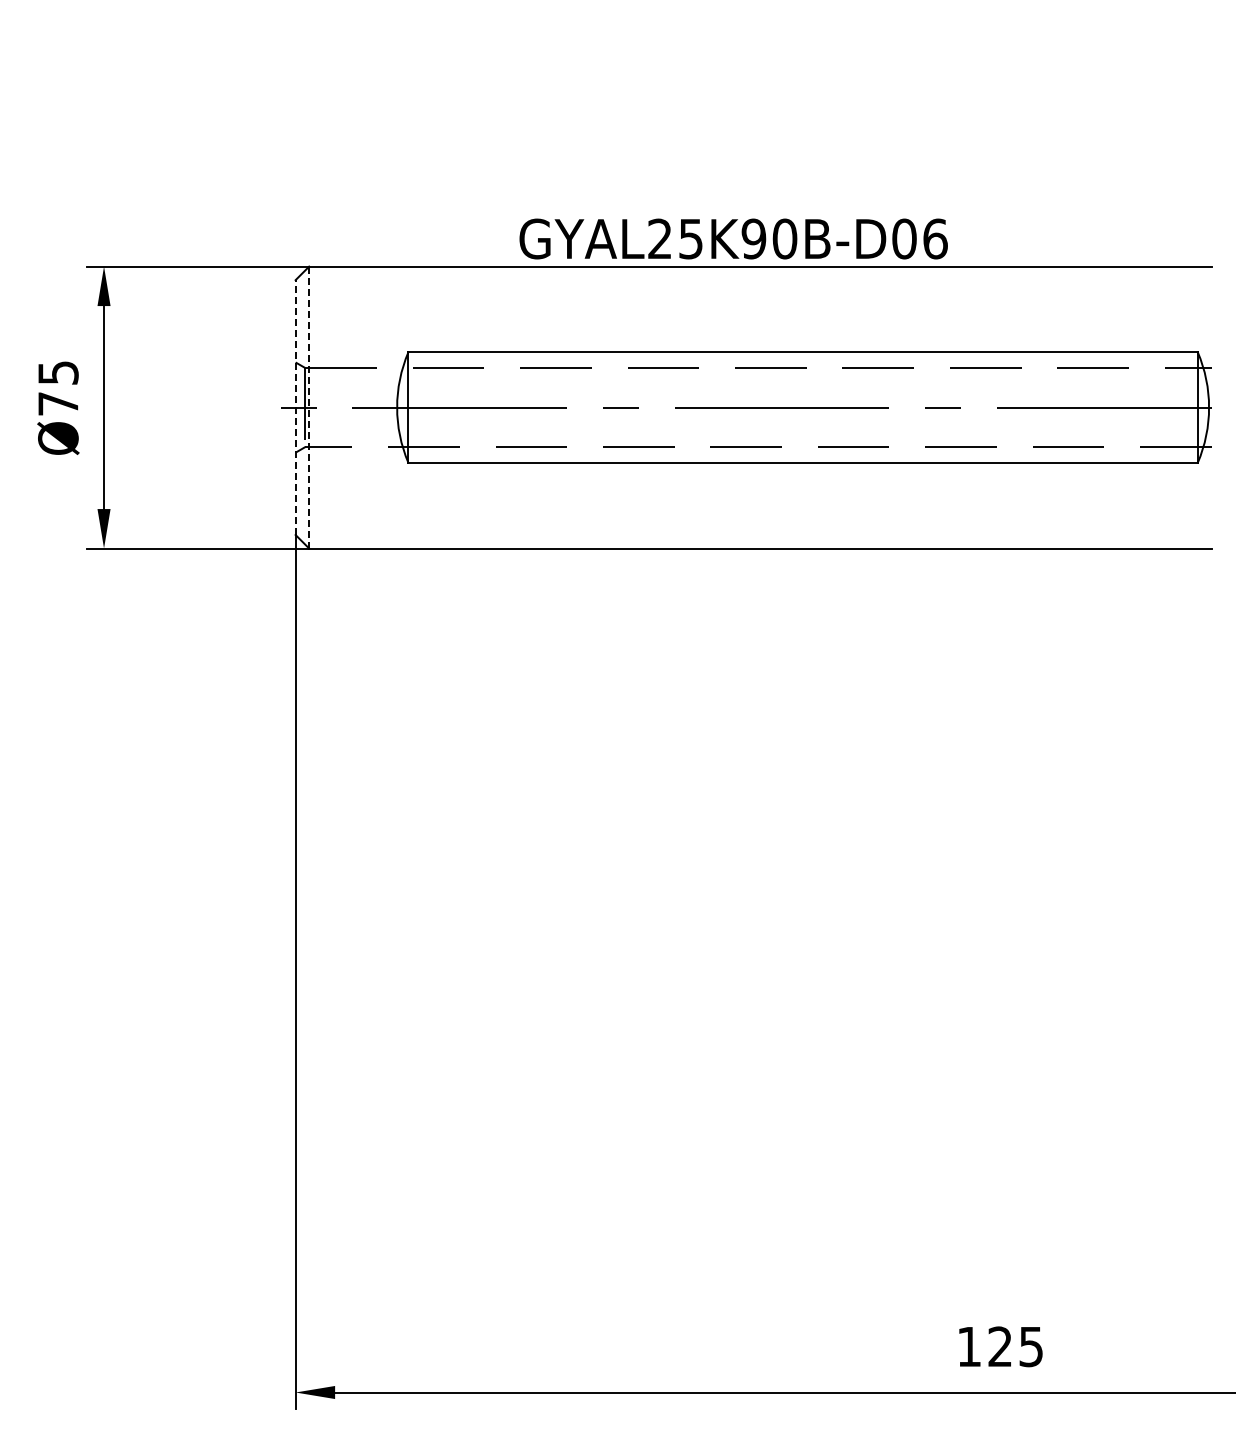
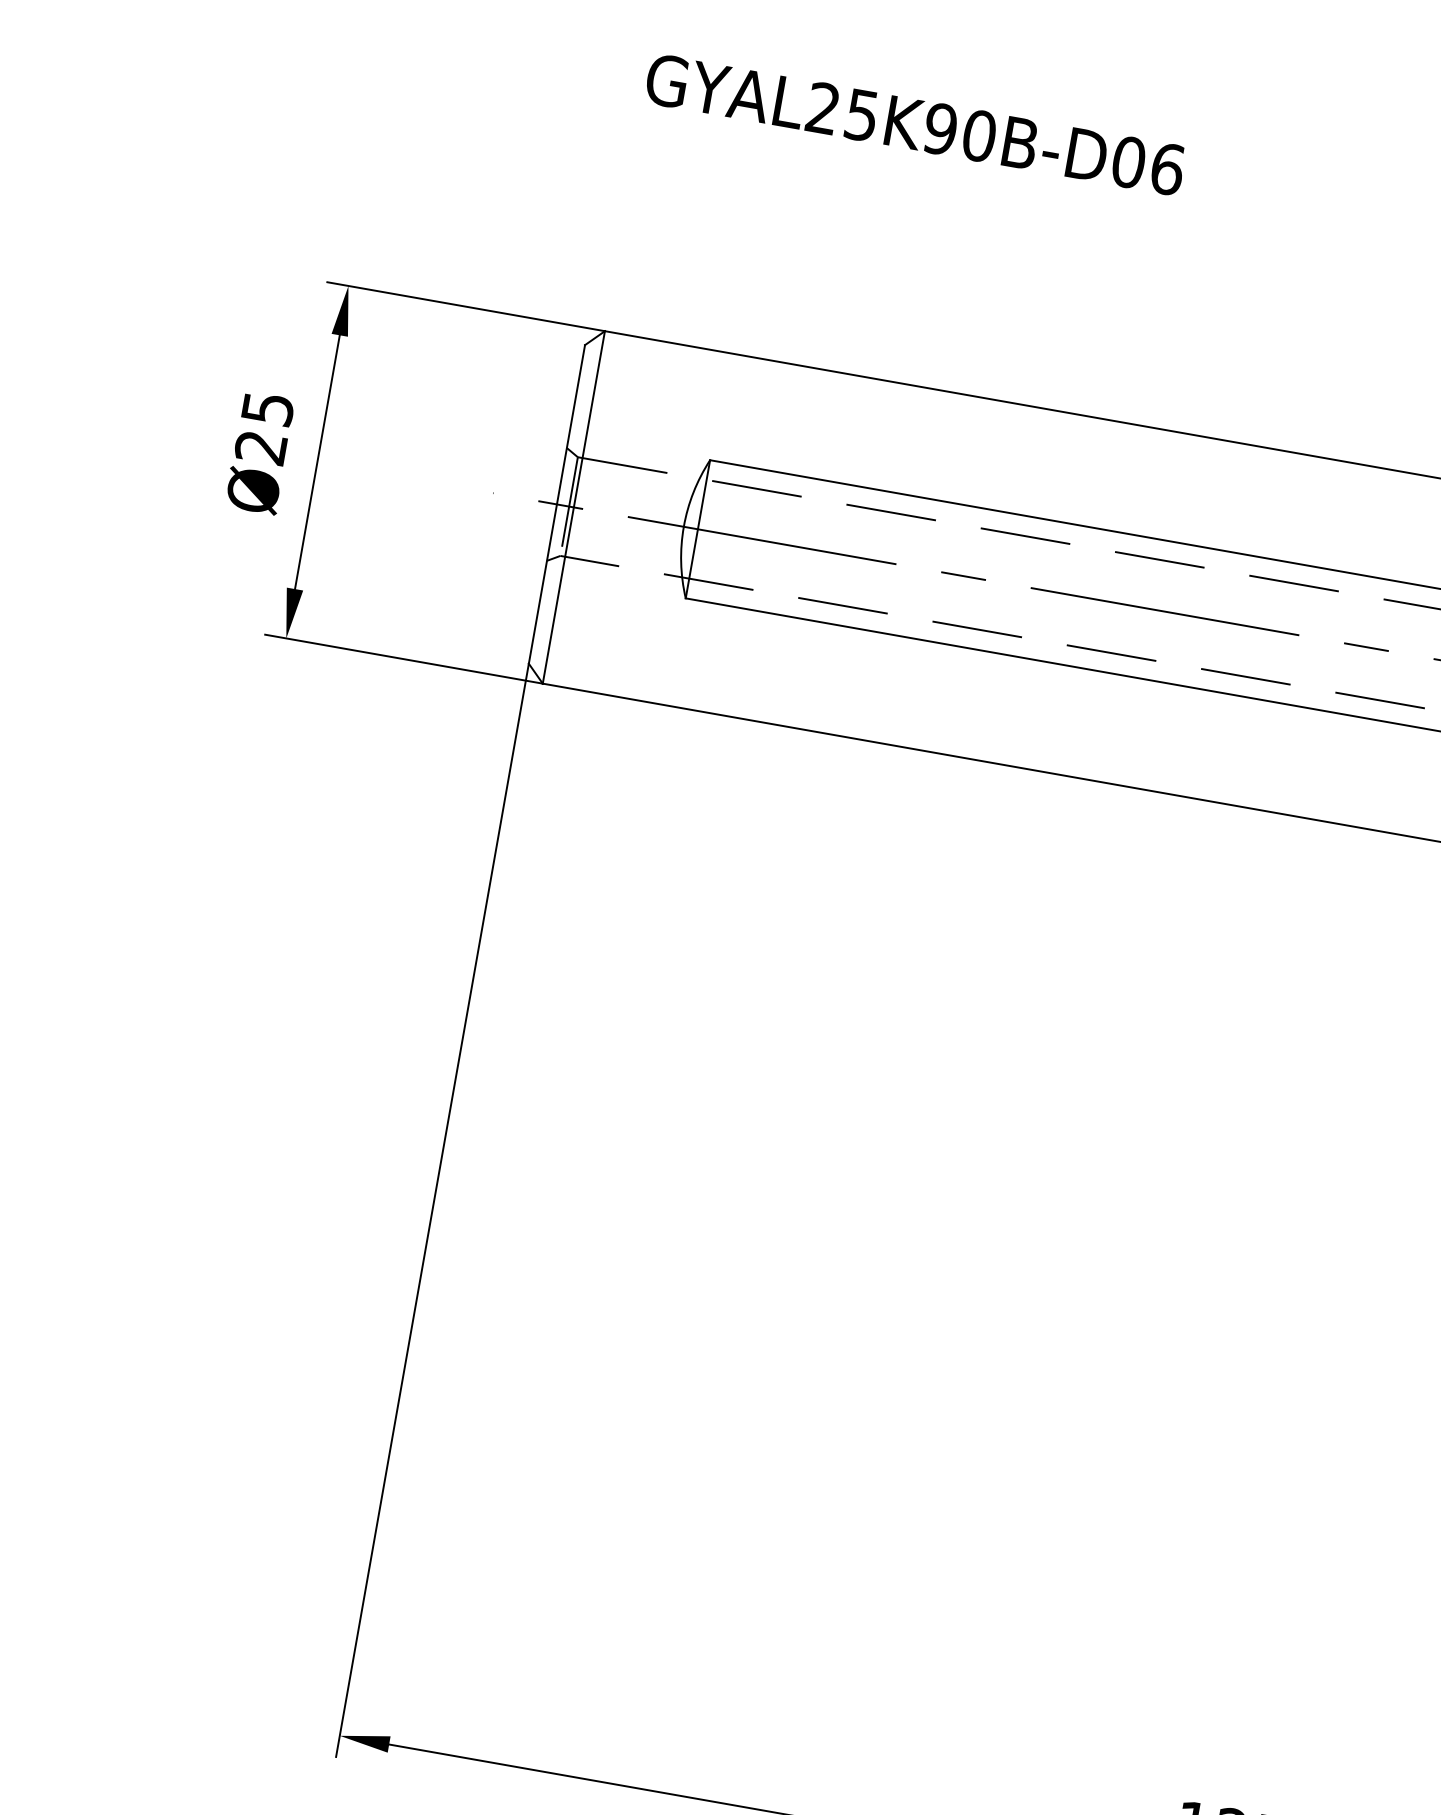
text: (733, 238) -> (915, 124), moved
text: (58, 403) -> (261, 447), Ø75 -> Ø25
line: (295, 407) -> (556, 504), dashed -> solid
line: (309, 407) -> (574, 507), dashed -> solid

